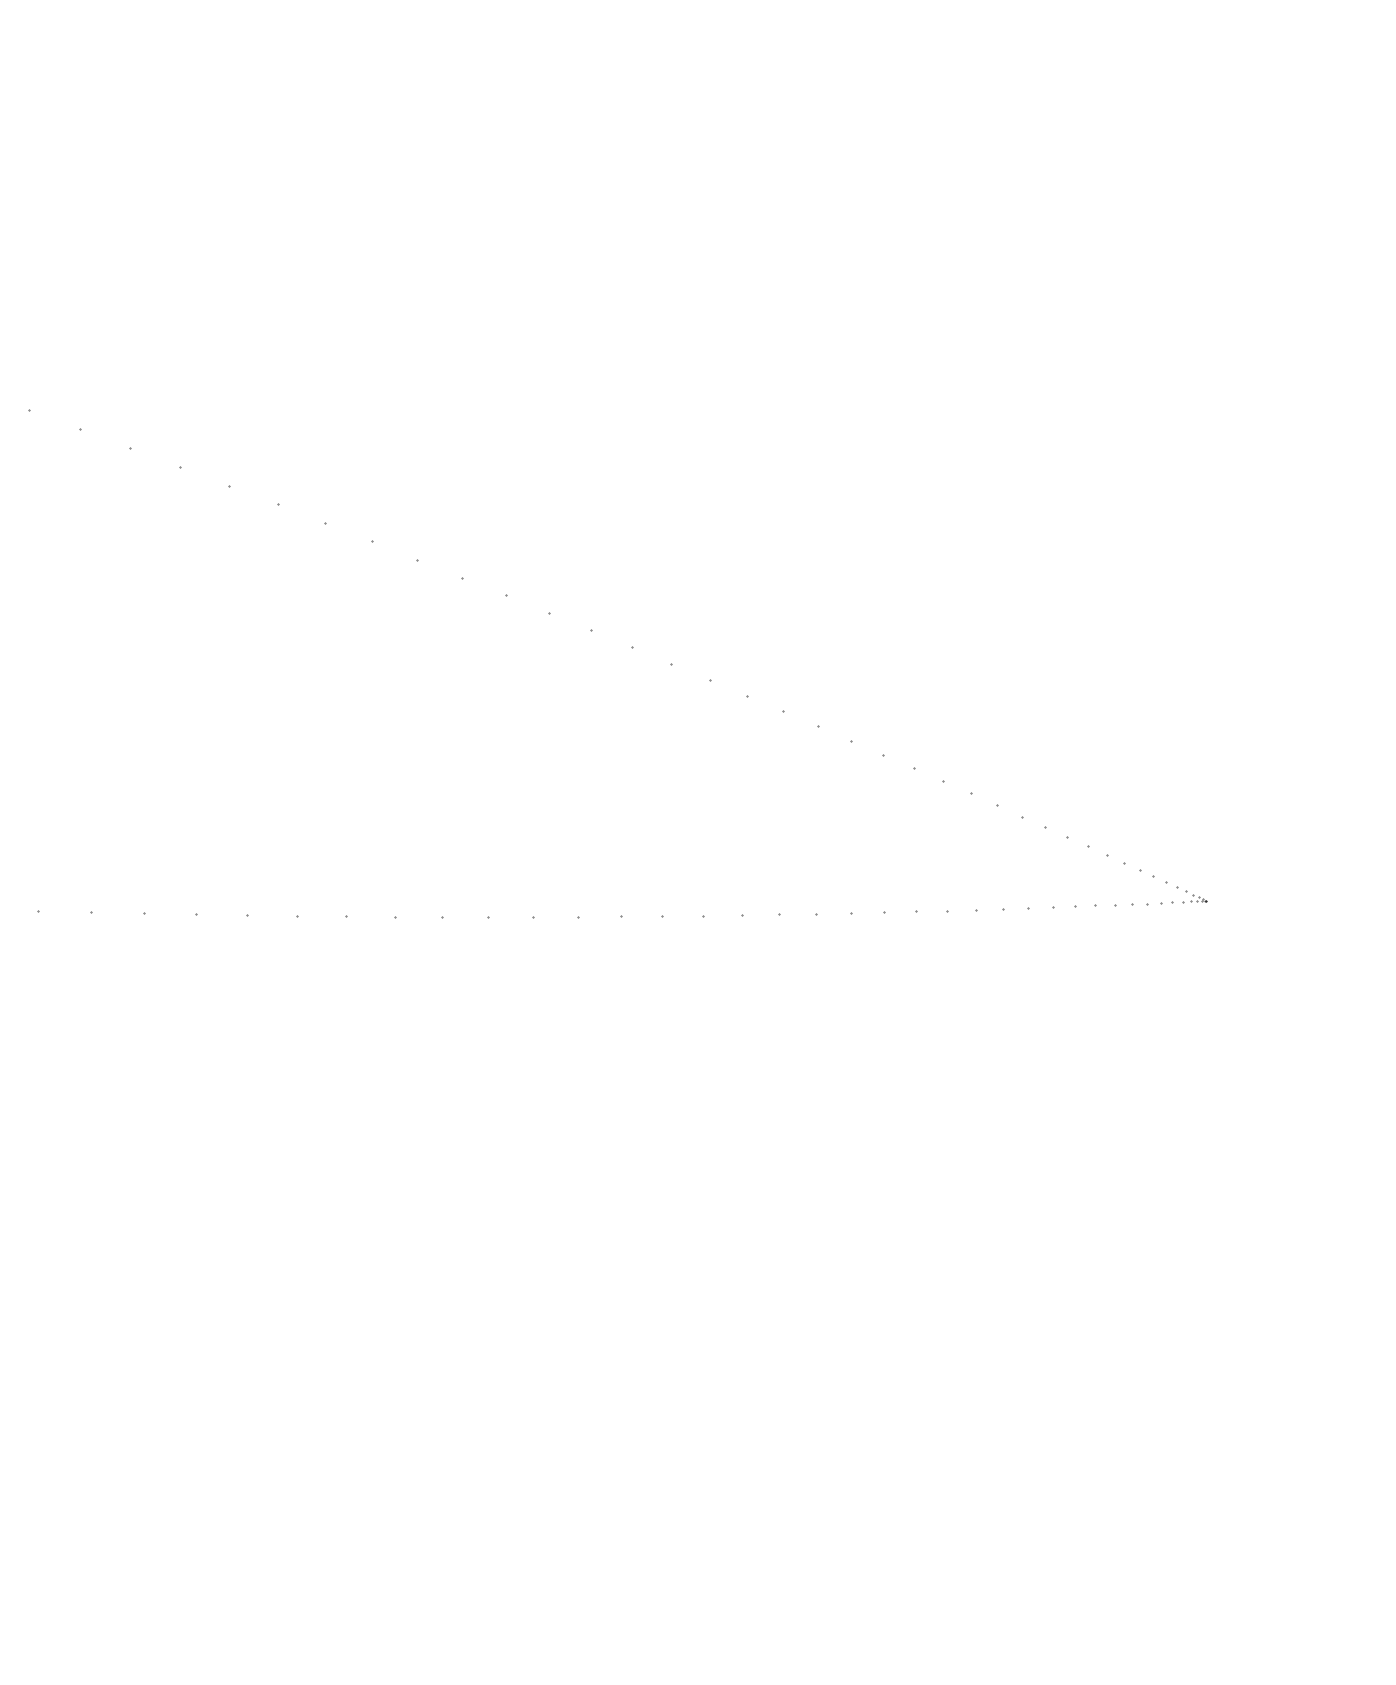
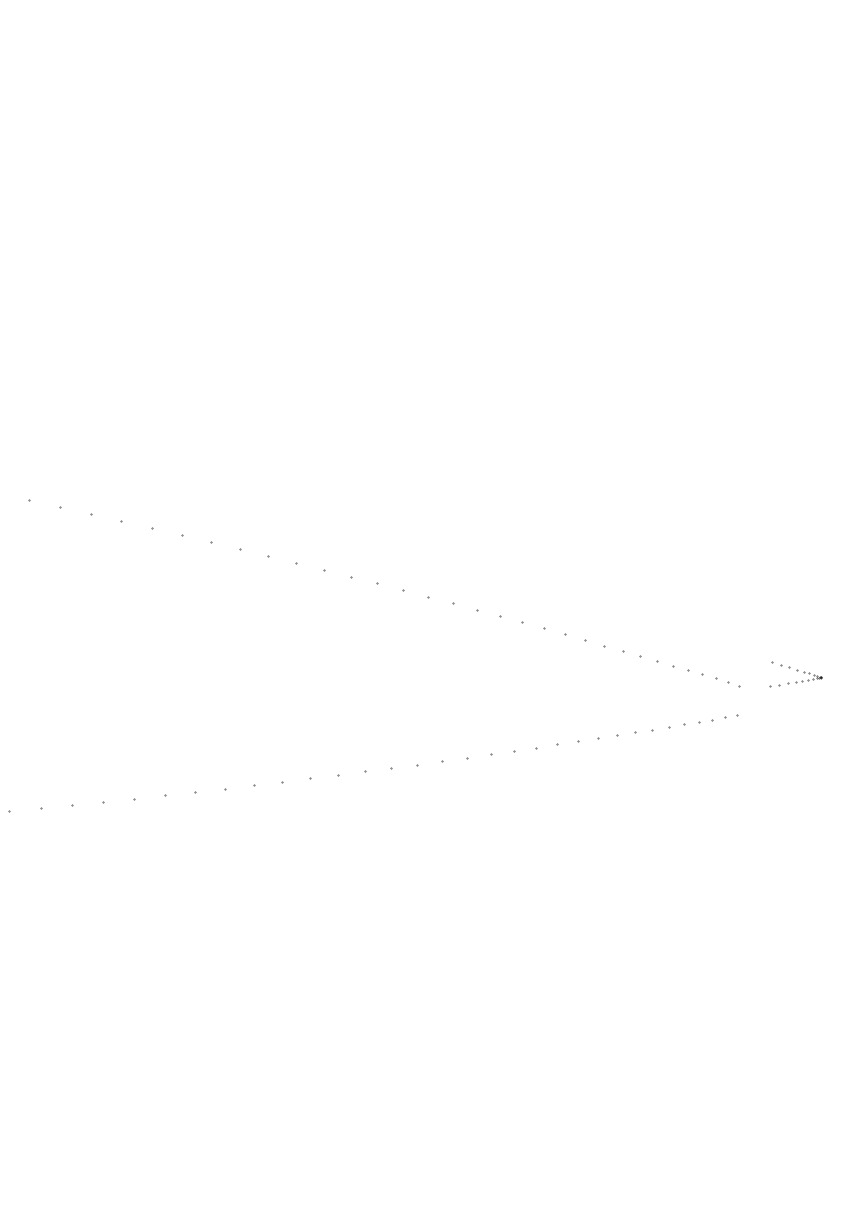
part: (1162, 890) -> (795, 674), moved

